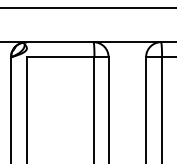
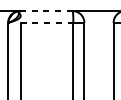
line: (59, 42) -> (46, 11), solid -> dashed
line: (60, 57) -> (46, 23), solid -> dashed

